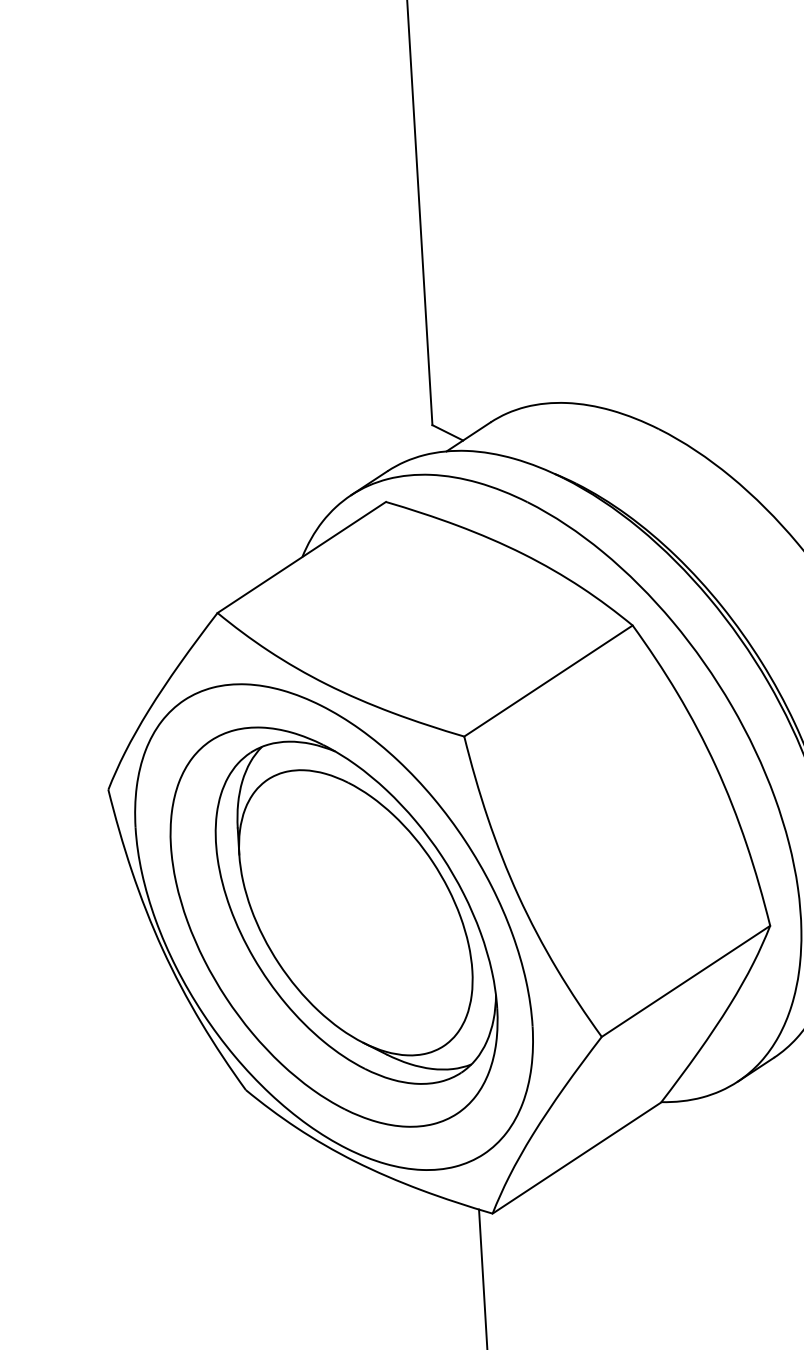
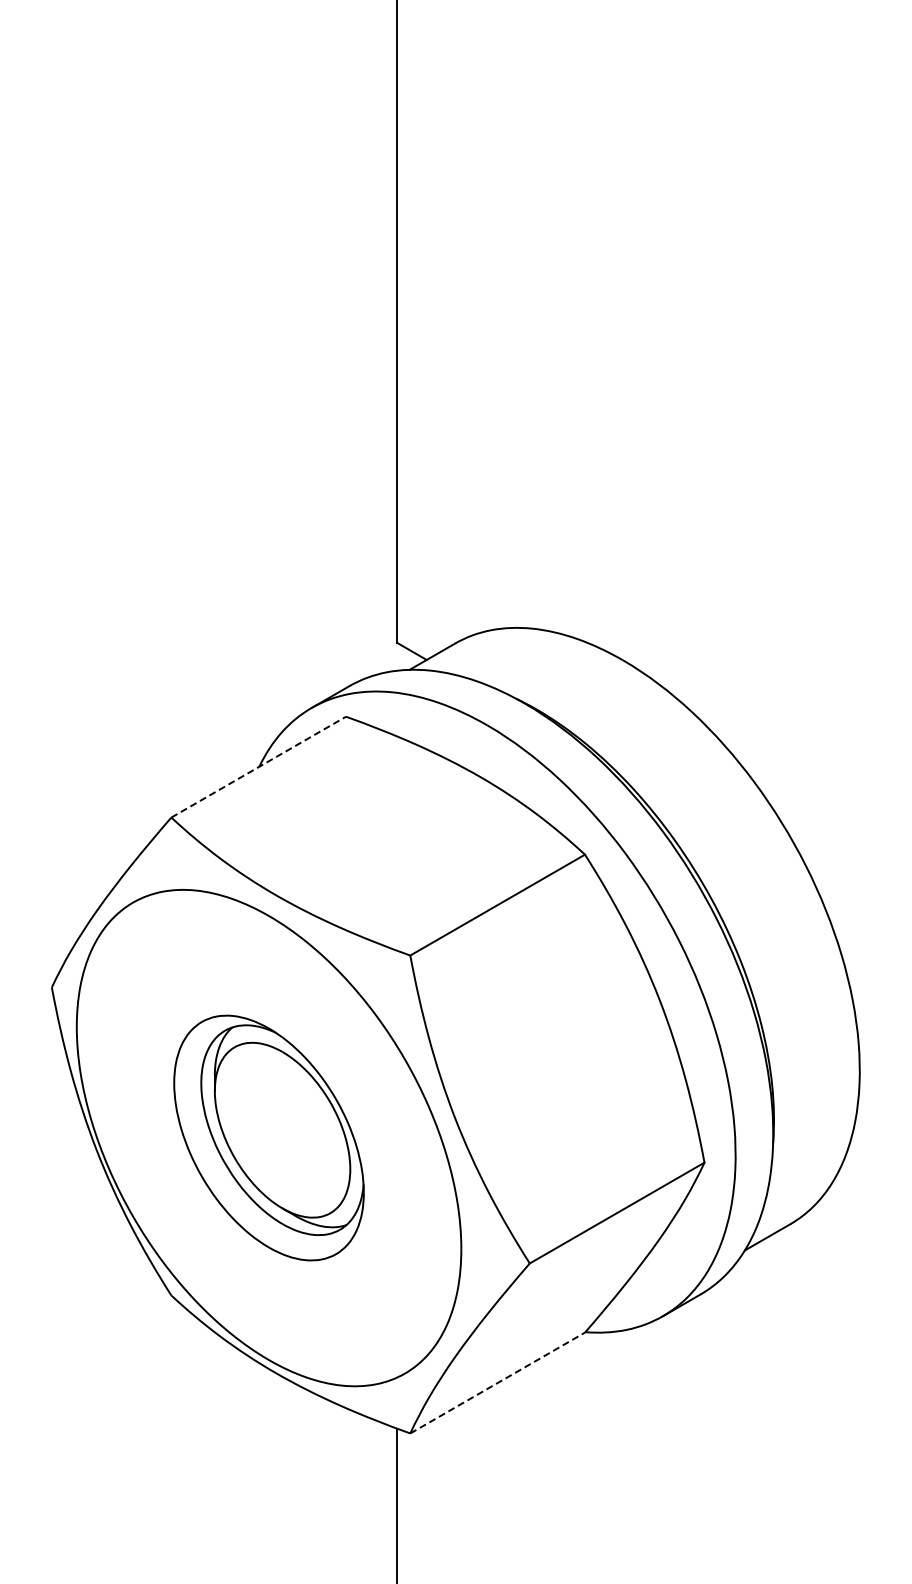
line: (301, 557) -> (258, 767), solid -> dashed
part: (333, 926) -> (268, 1137), size x0.6
line: (576, 1158) -> (497, 1383), solid -> dashed

